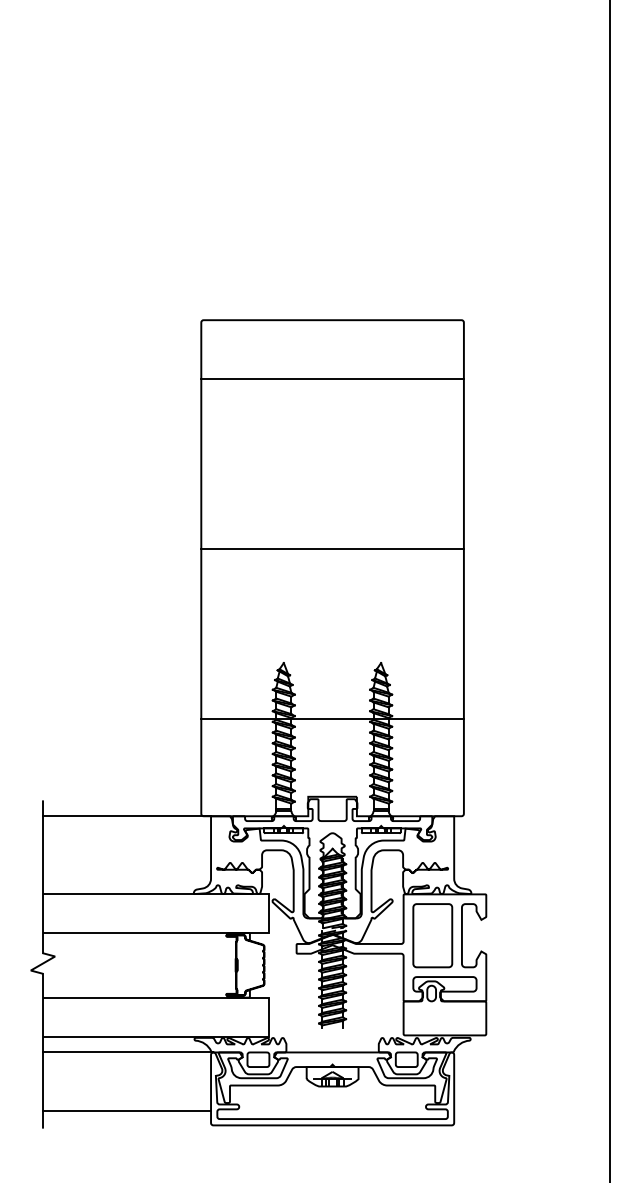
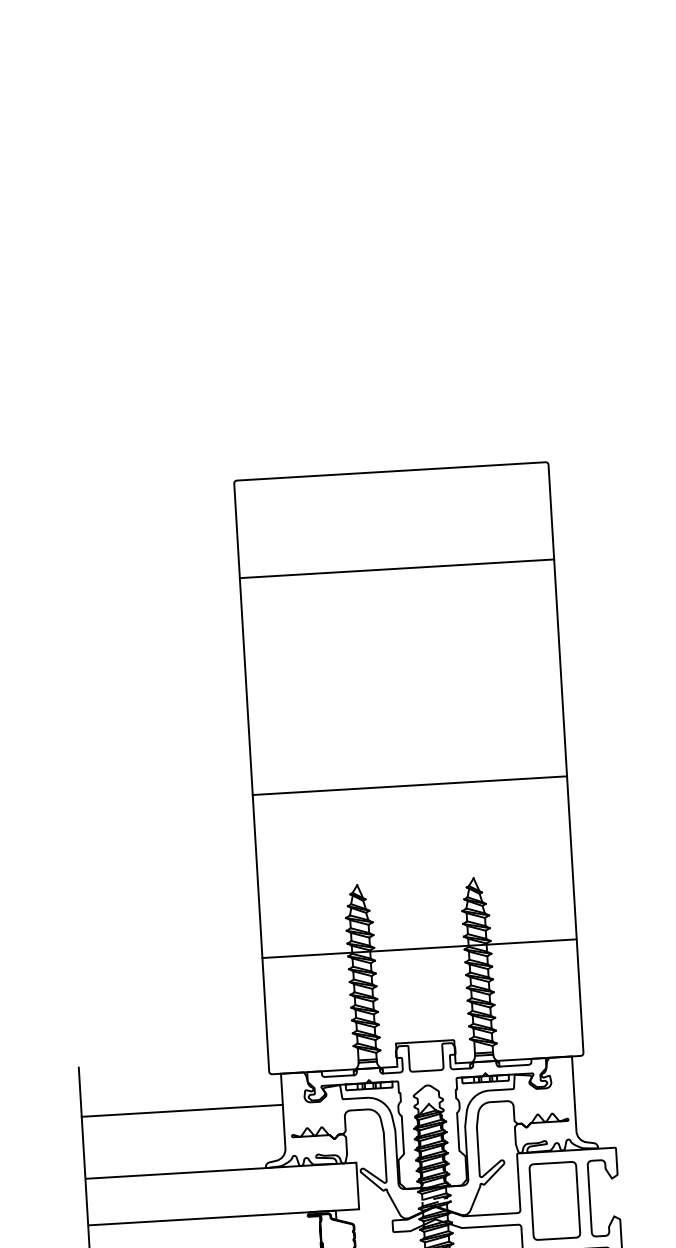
line: (332, 378) -> (396, 568), moved
line: (332, 548) -> (409, 785), moved
line: (126, 816) -> (181, 1111), moved

